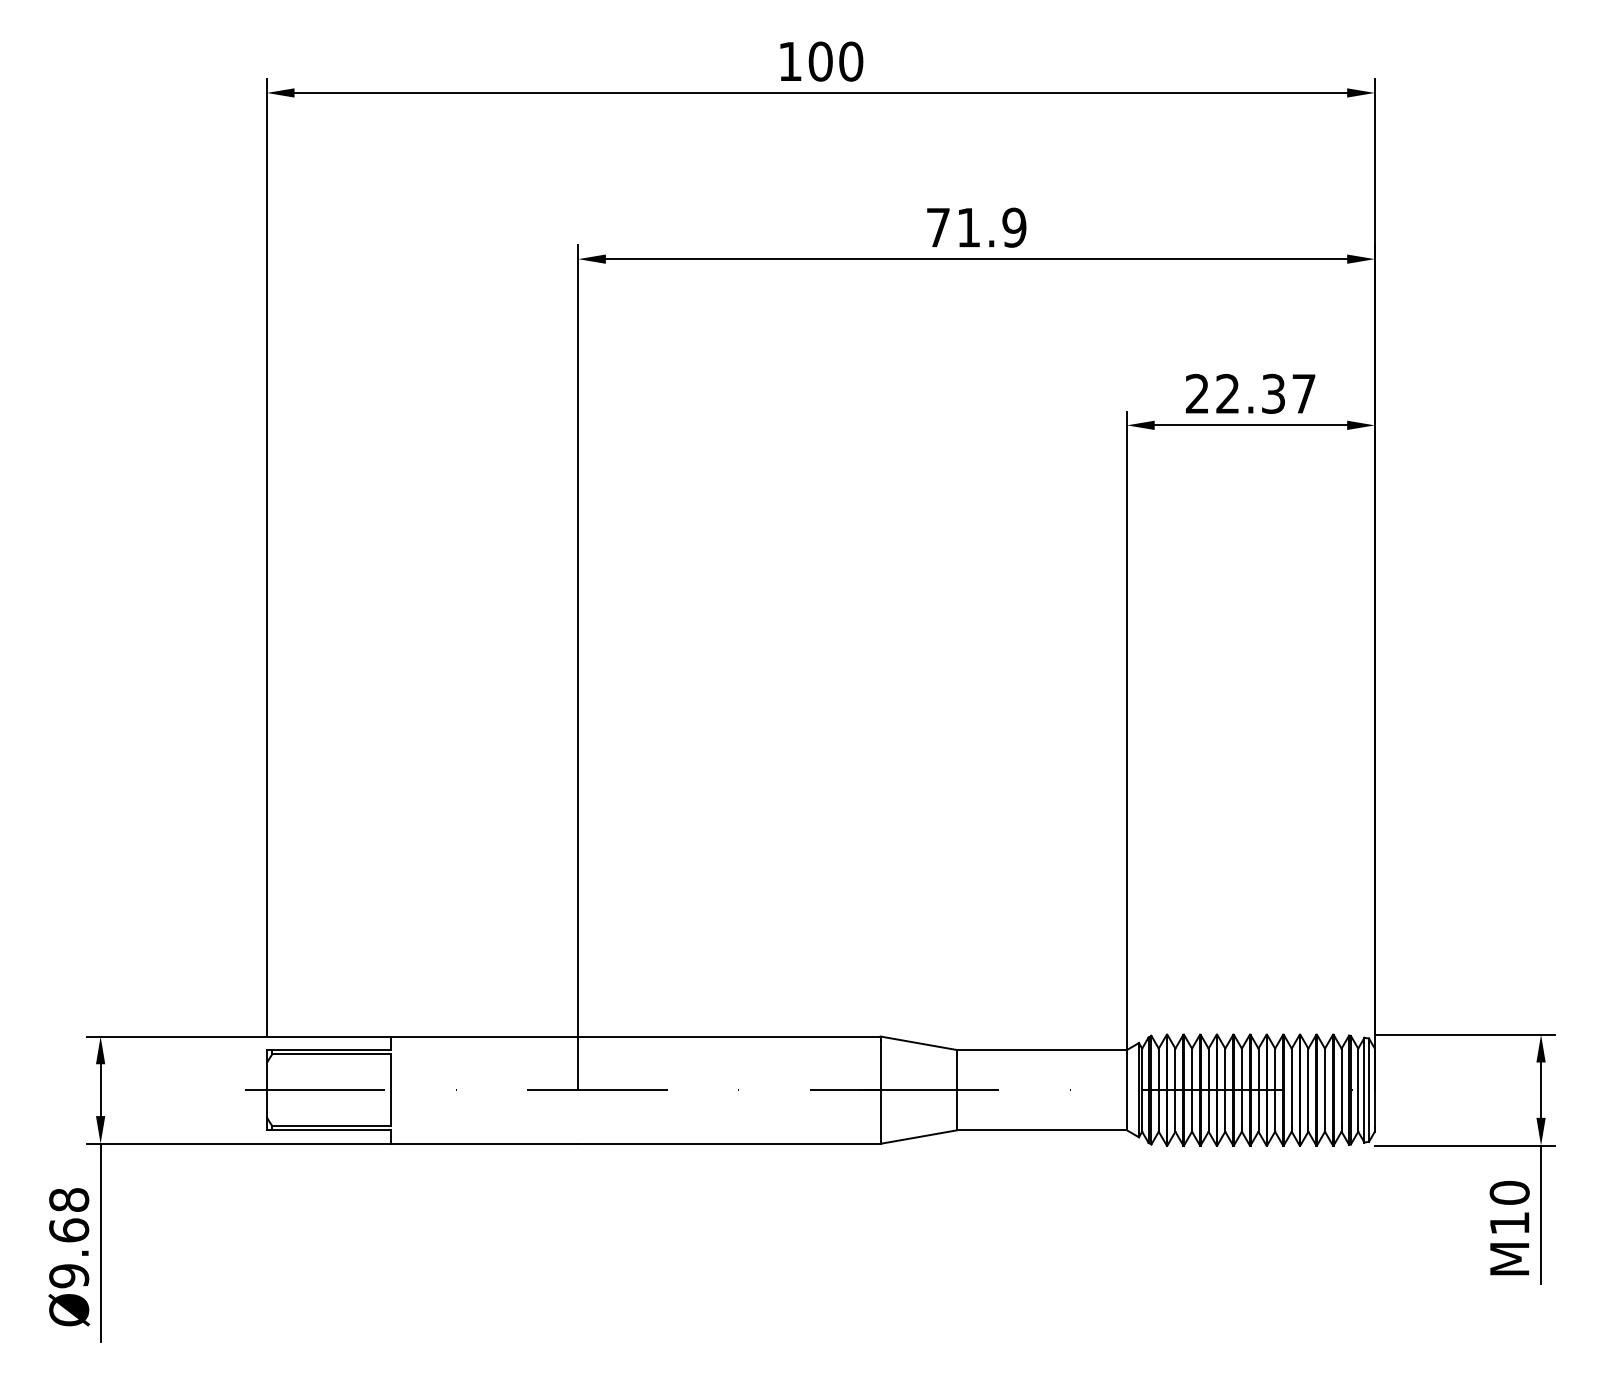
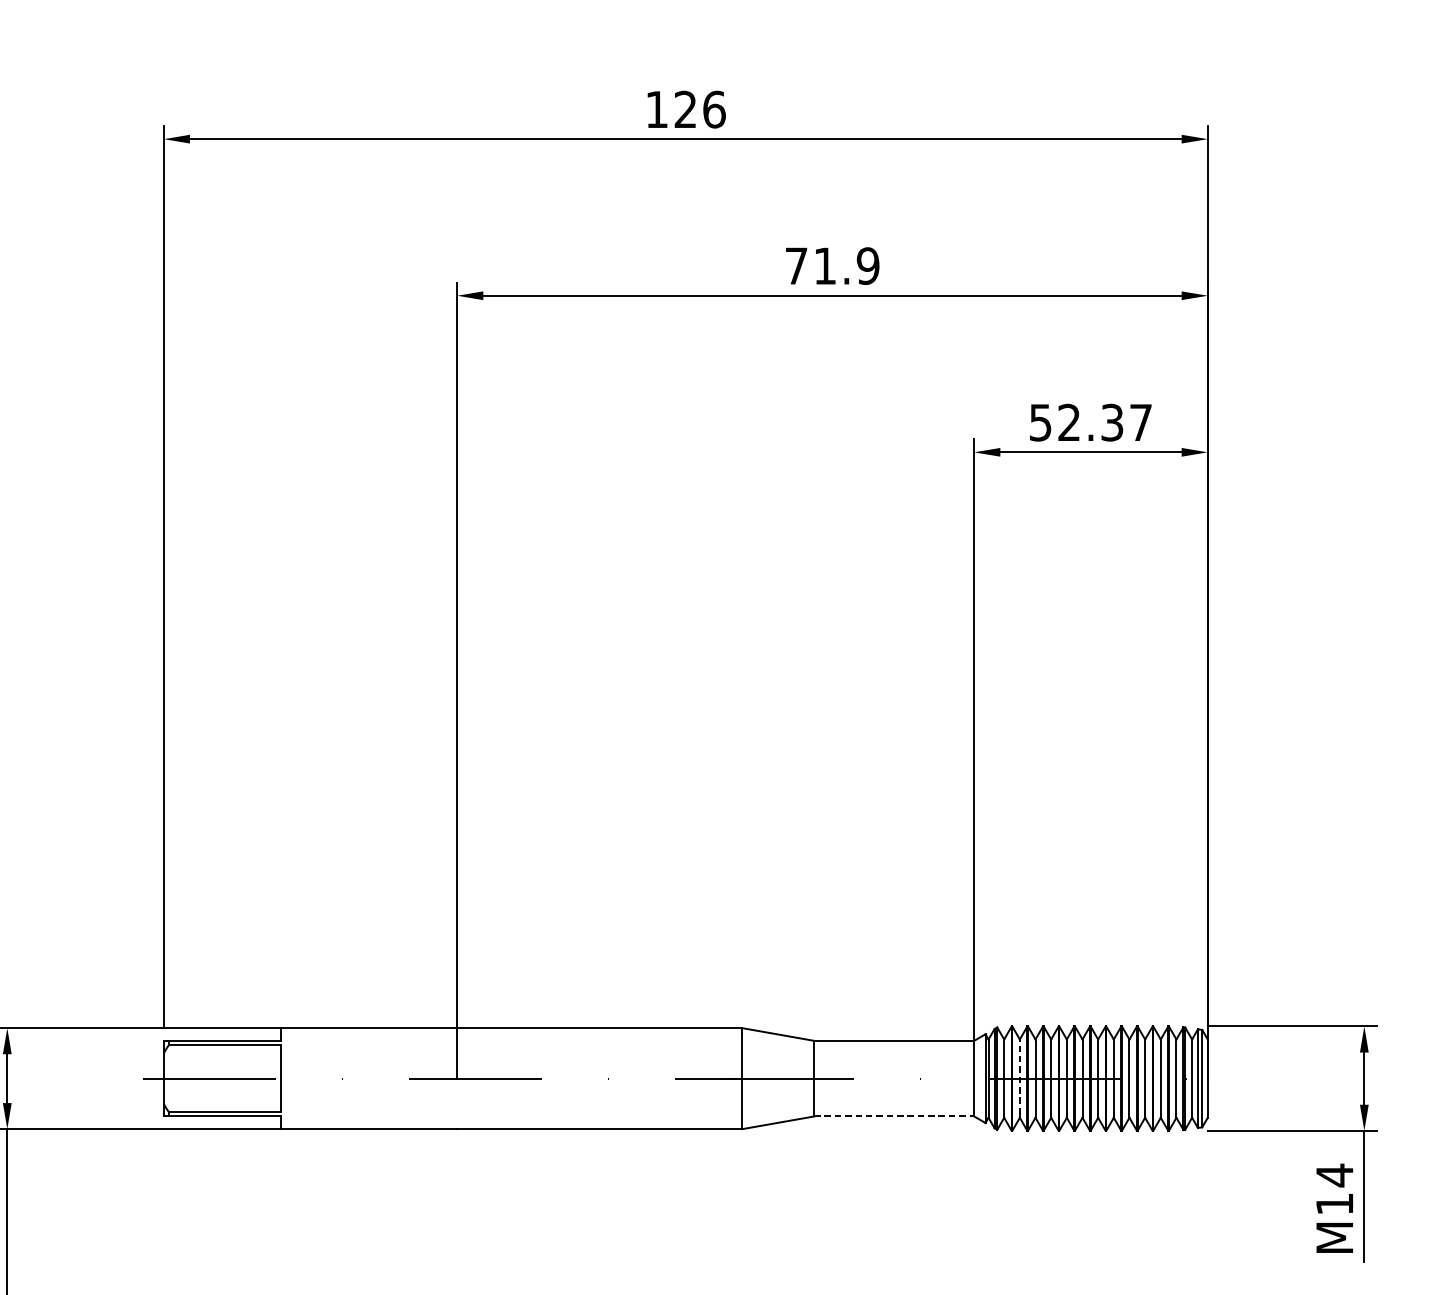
text: (835, 61) -> (699, 109), 100 -> 126
text: (1196, 393) -> (1039, 422), 22.37 -> 52.37
line: (1175, 1088) -> (1019, 1077), solid -> dashed
line: (1042, 1130) -> (894, 1116), solid -> dashed
text: (1509, 1192) -> (1334, 1175), M10 -> M14

